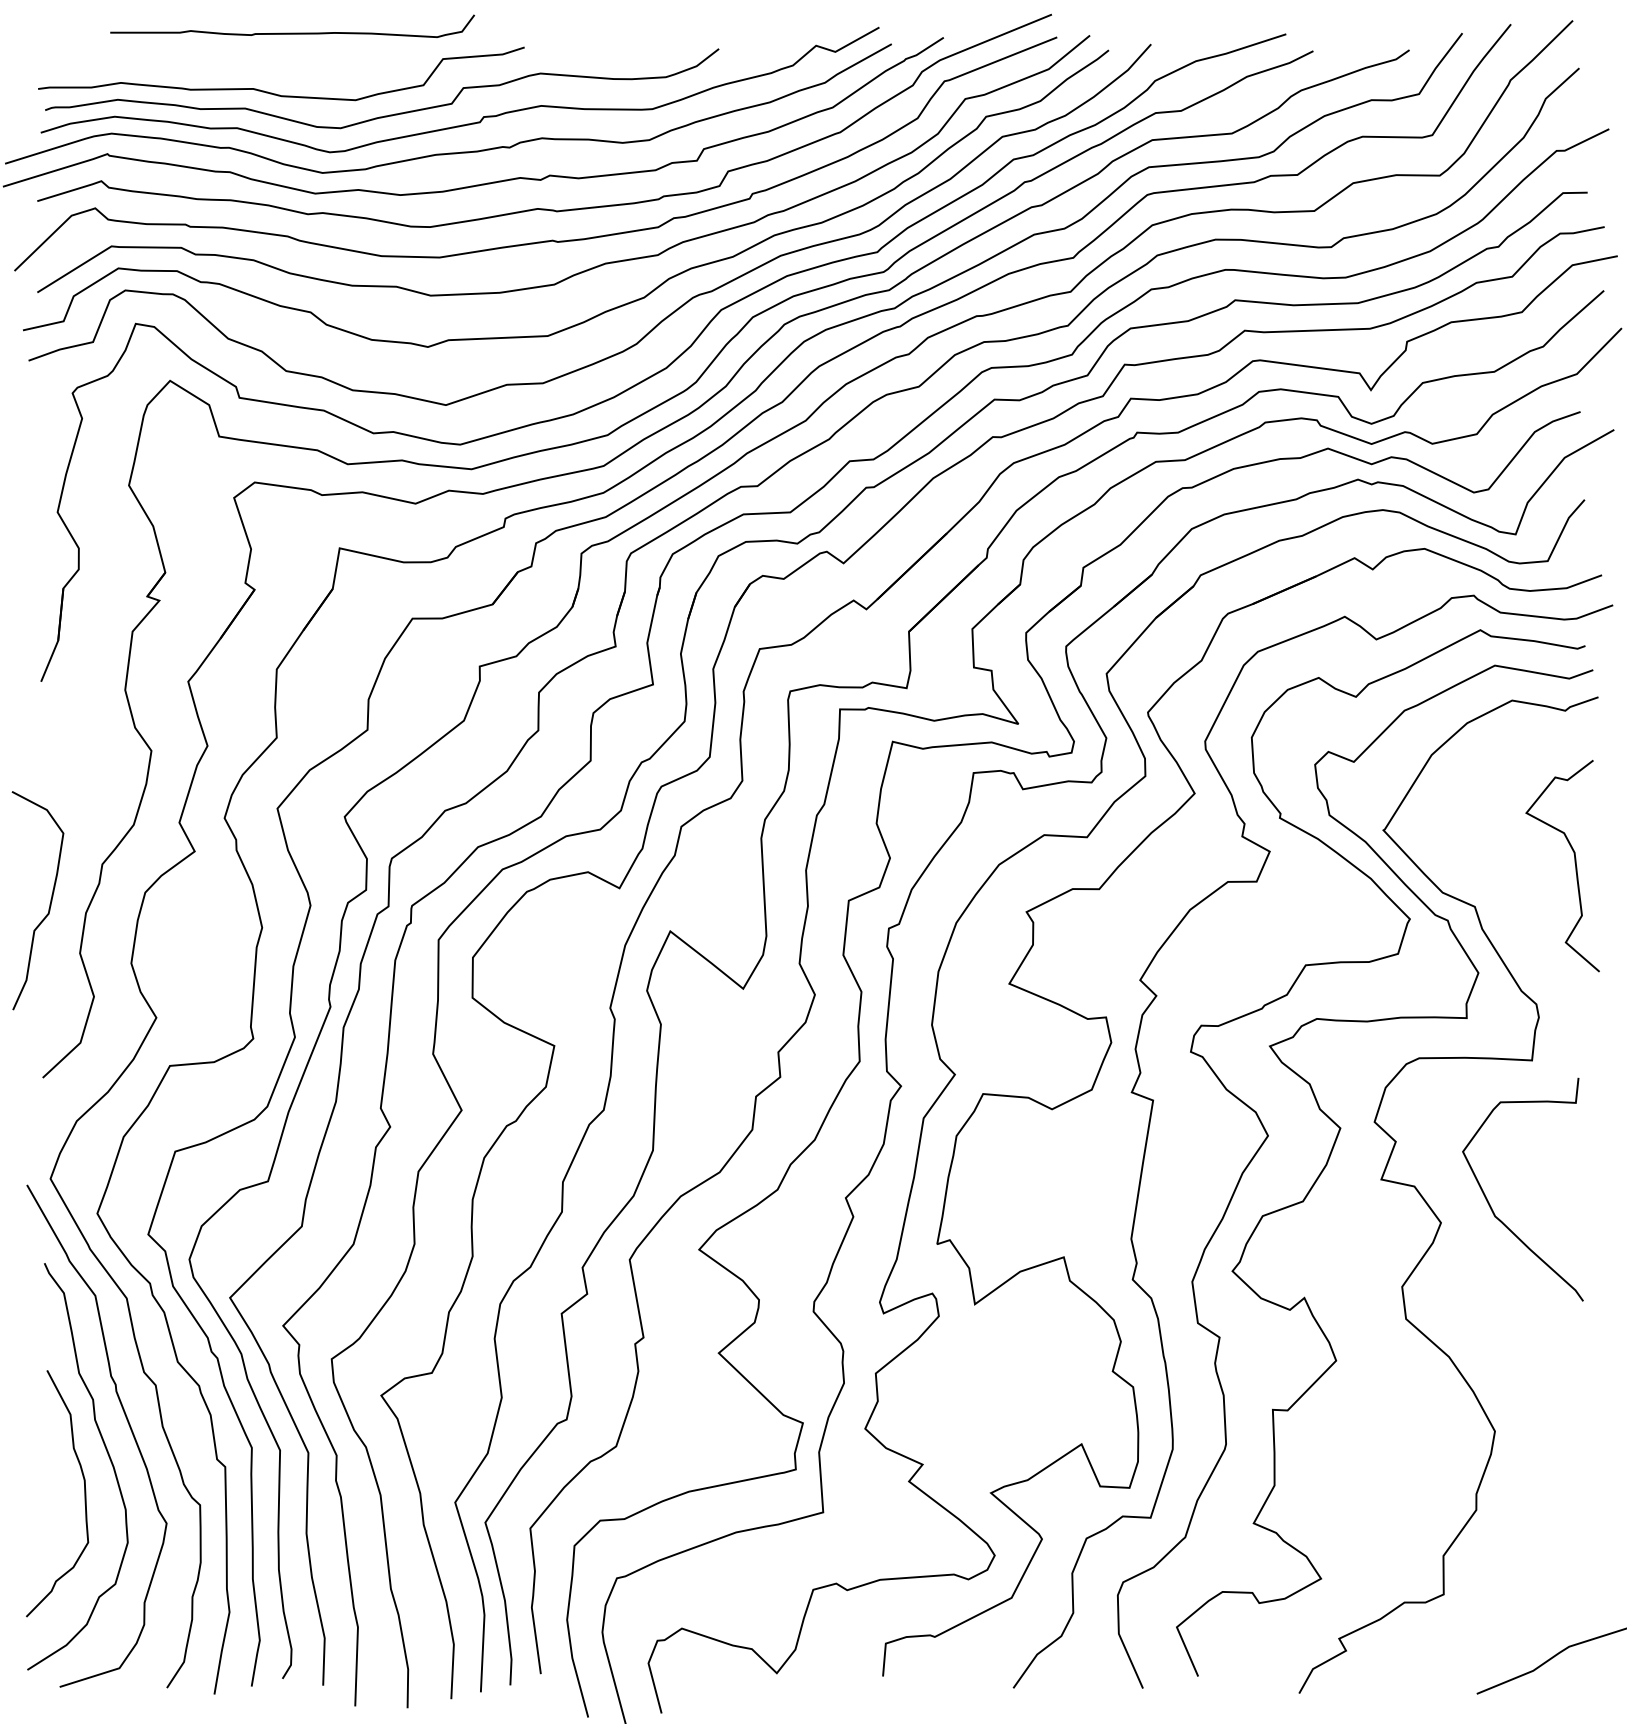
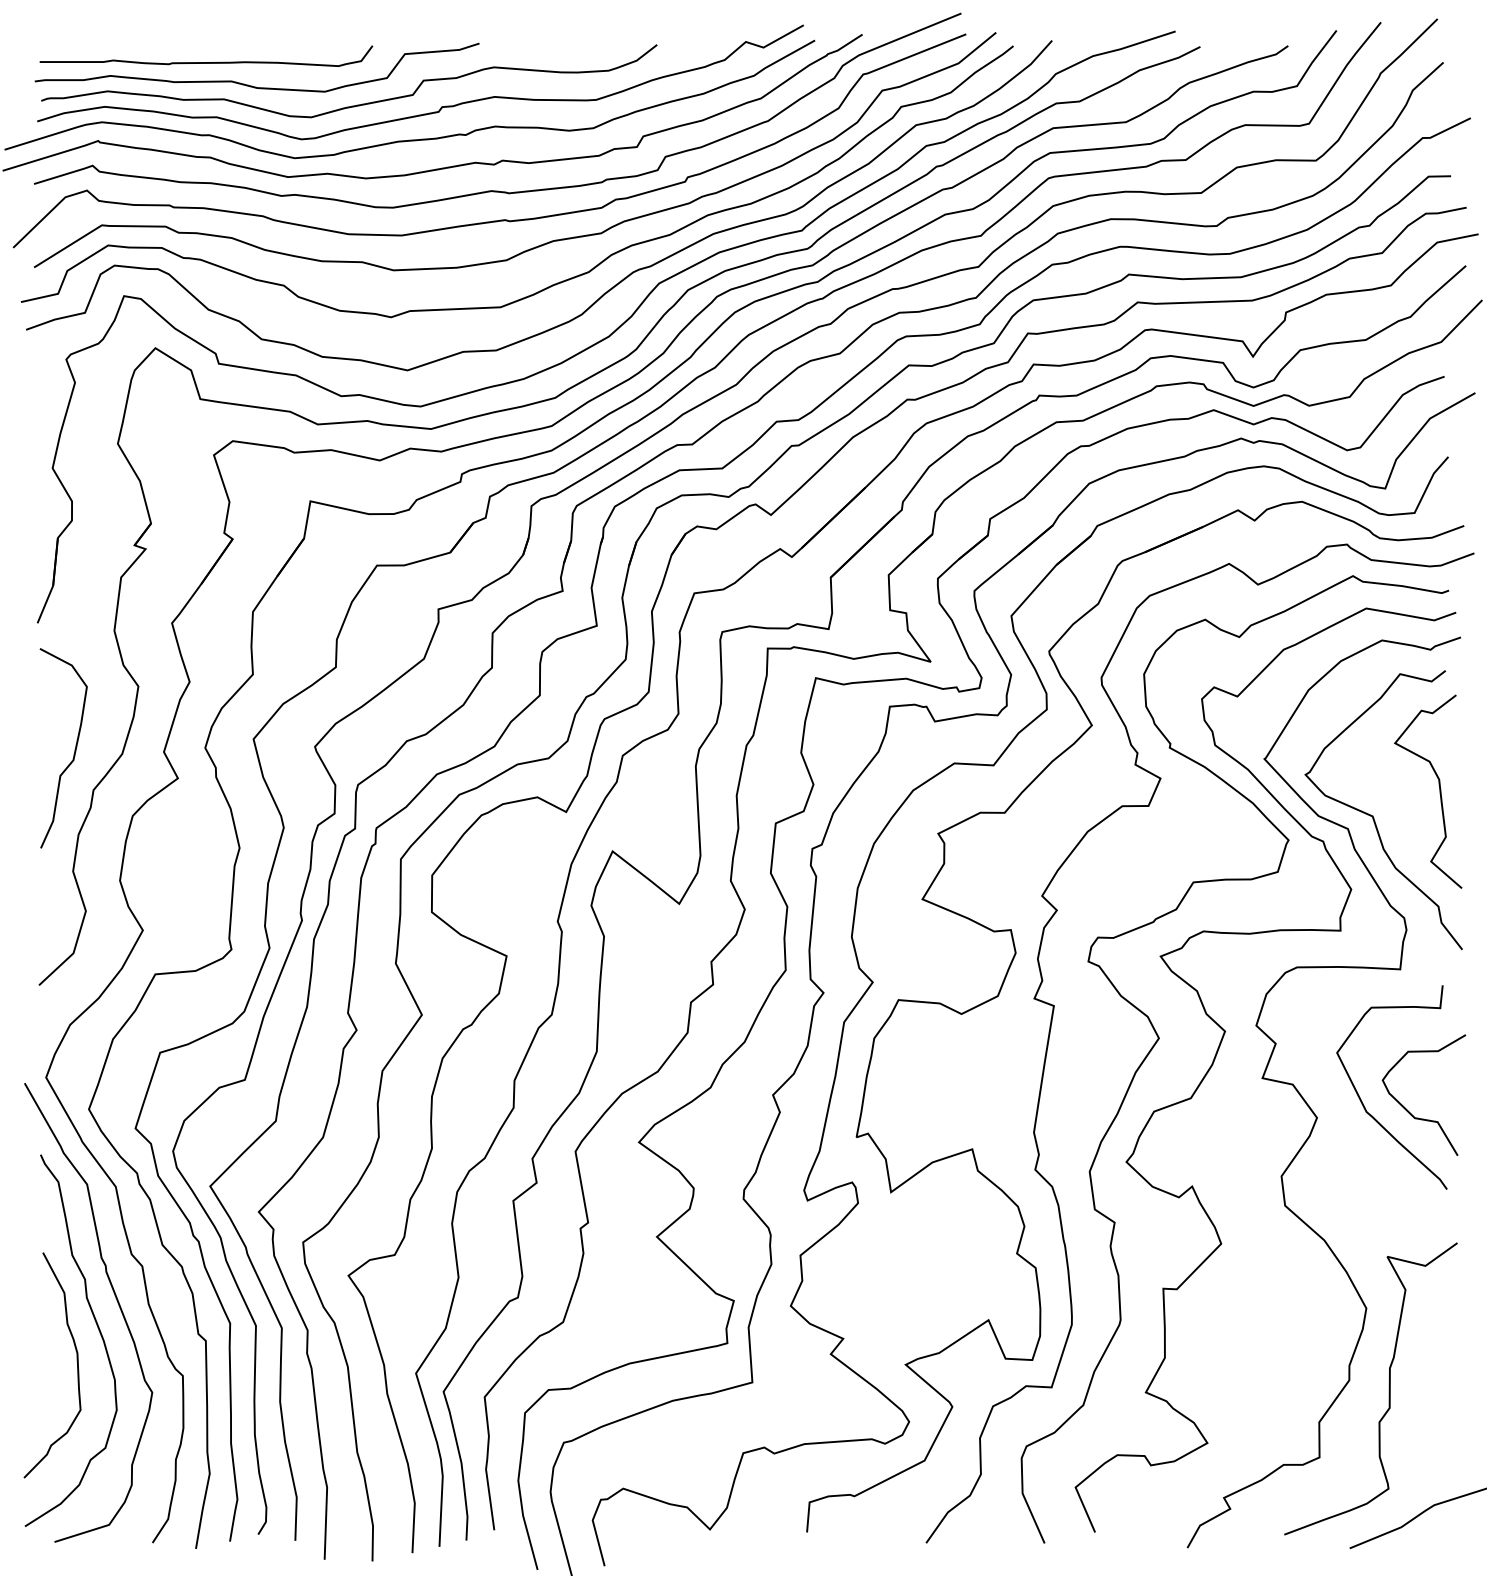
curve: (292, 33) -> (206, 62), moved
curve: (1502, 892) -> (1373, 815), added
curve: (49, 901) -> (74, 749), moved
curve: (1539, 1213) -> (1407, 1109), added
curve: (1519, 1519) -> (1388, 1388), added

